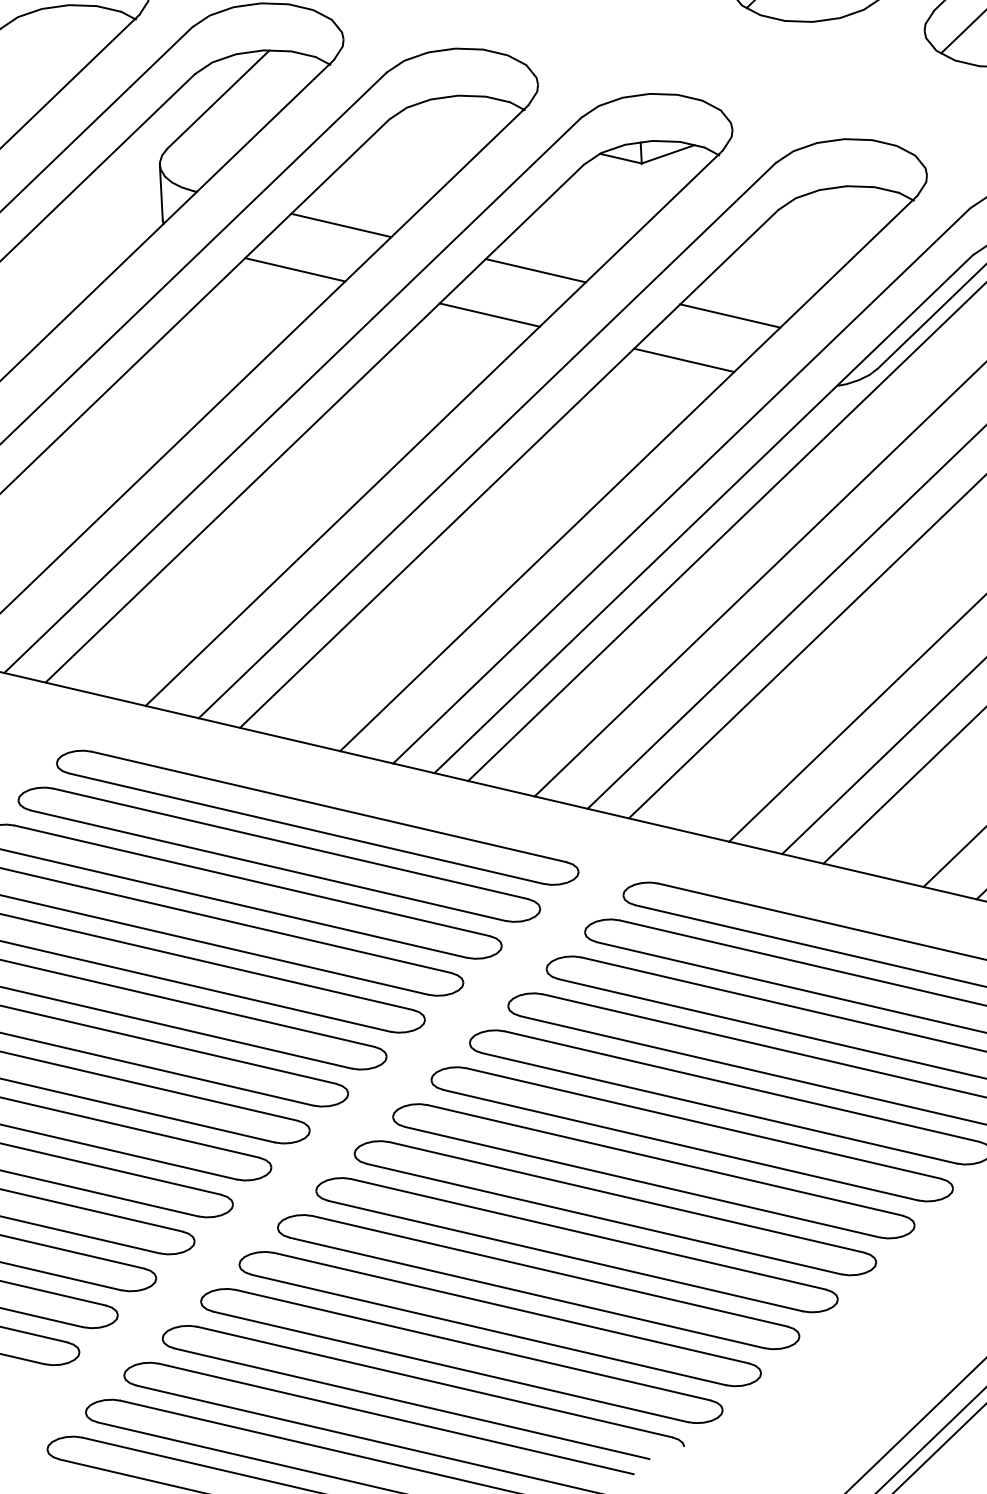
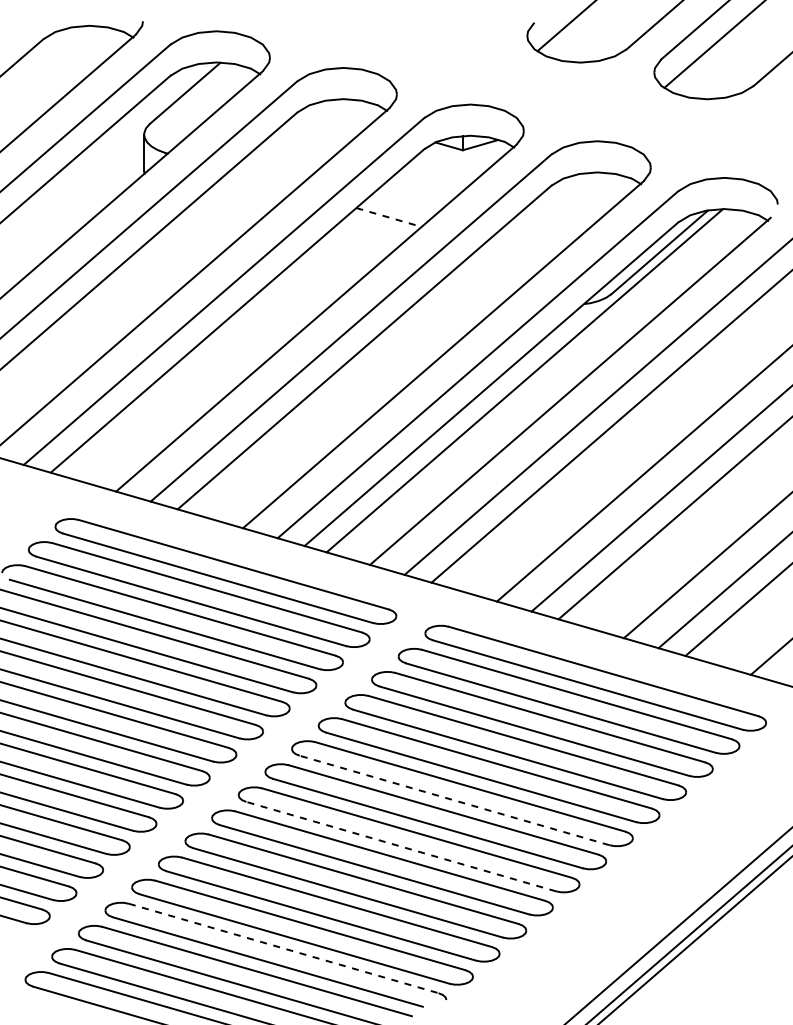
line: (340, 224) -> (261, 180), removed
line: (294, 269) -> (229, 208), removed
line: (536, 270) -> (389, 217), solid -> dashed
line: (488, 314) -> (356, 244), removed
line: (729, 315) -> (515, 253), removed
line: (683, 359) -> (483, 281), removed
line: (680, 1145) -> (454, 800), solid -> dashed
line: (602, 1218) -> (400, 846), solid -> dashed
line: (435, 1382) -> (284, 948), solid -> dashed

